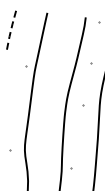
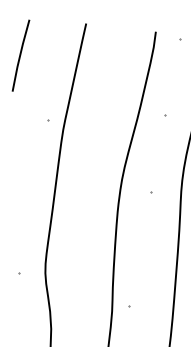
line: (11, 30) -> (21, 55), dashed -> solid

